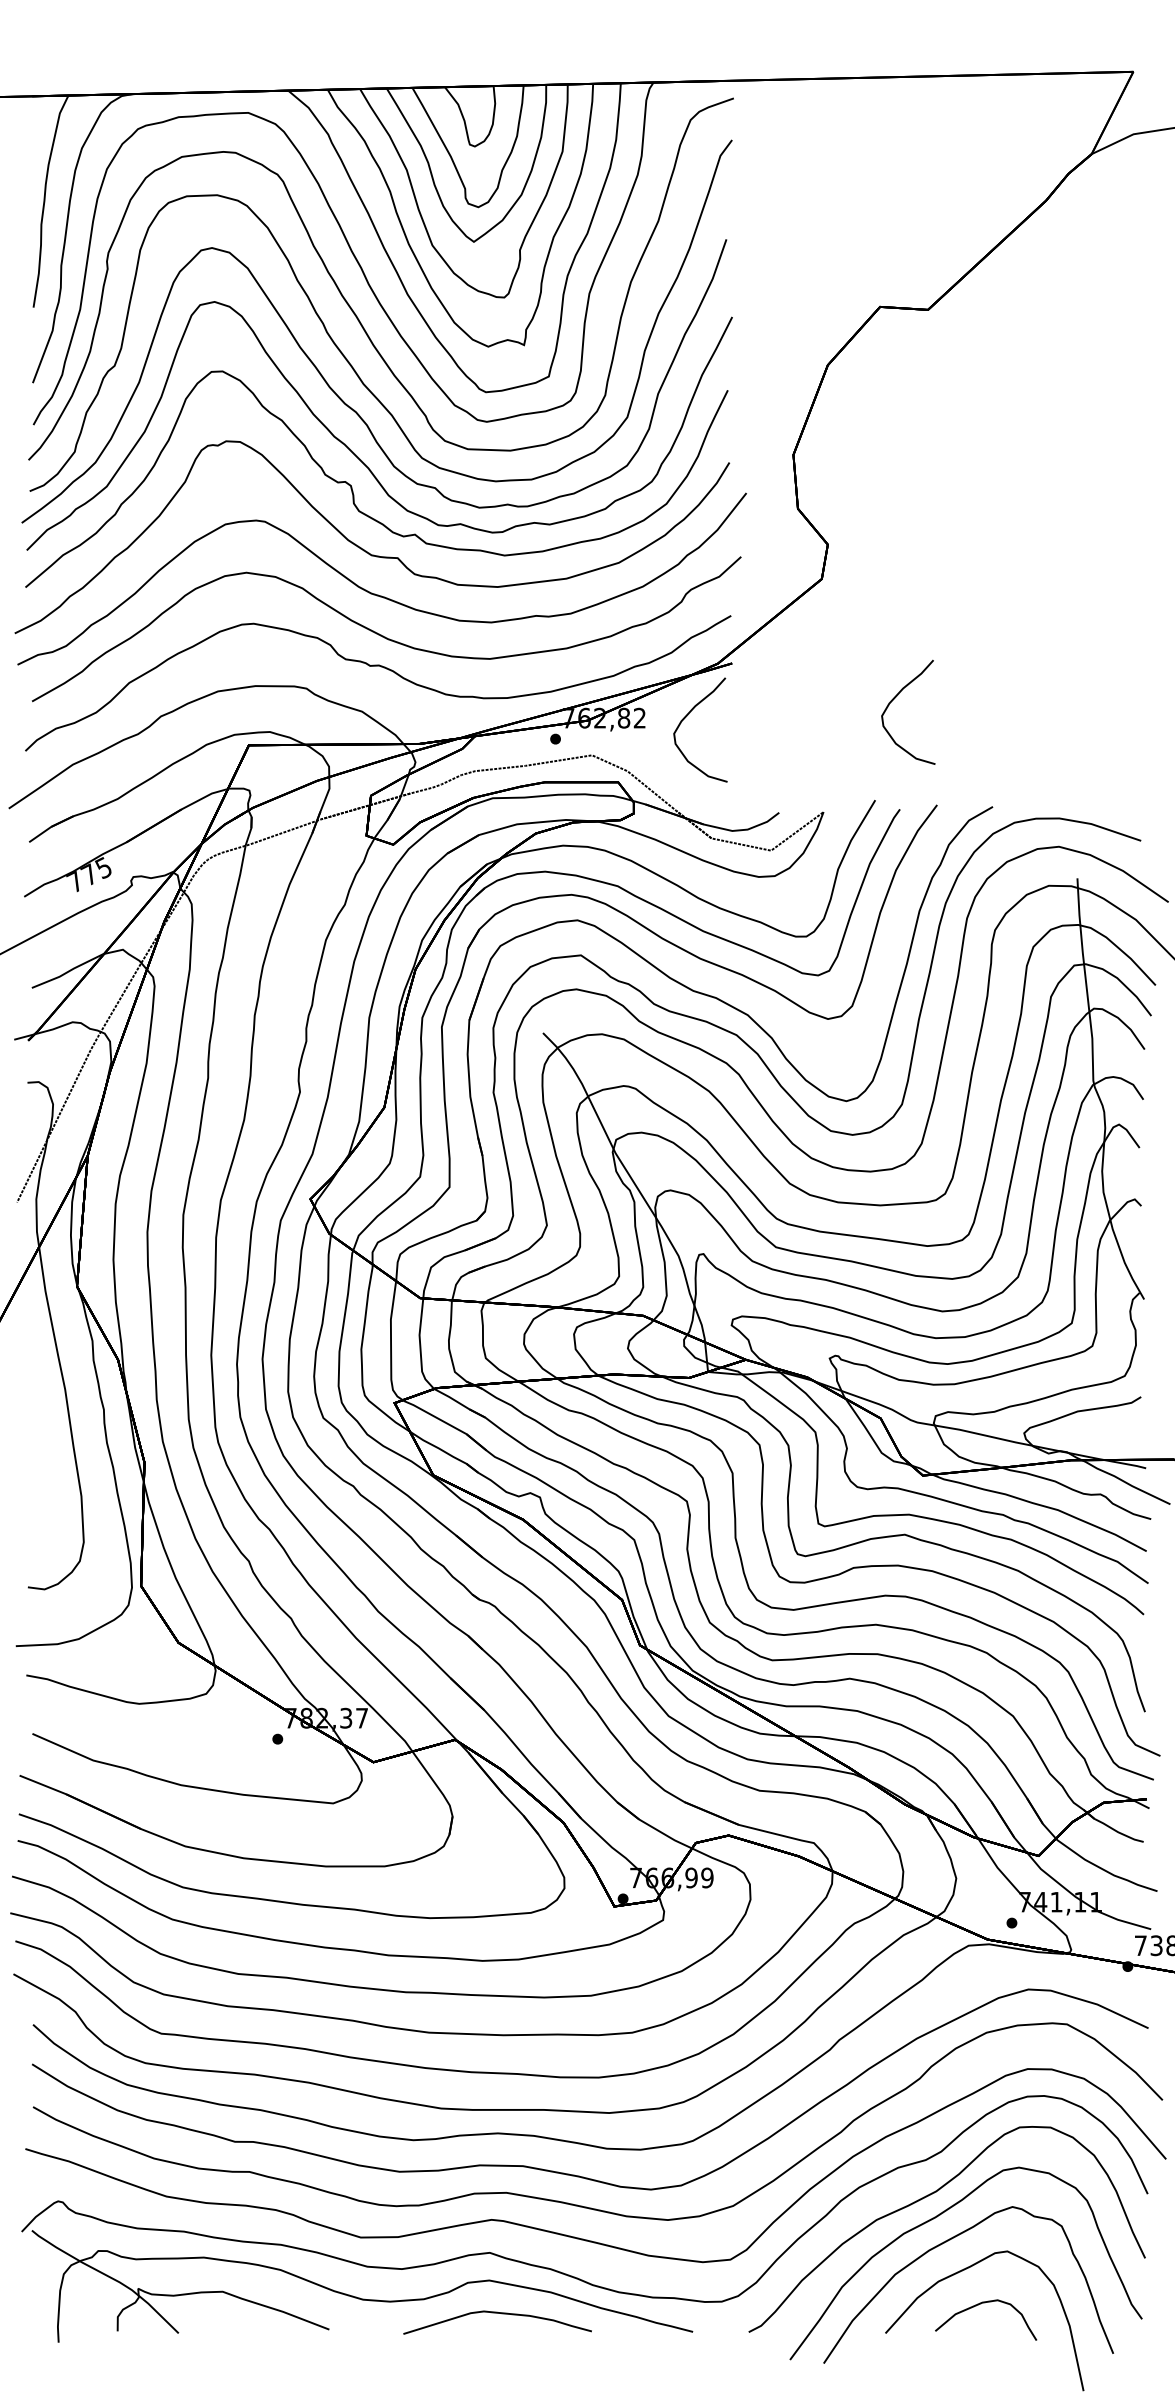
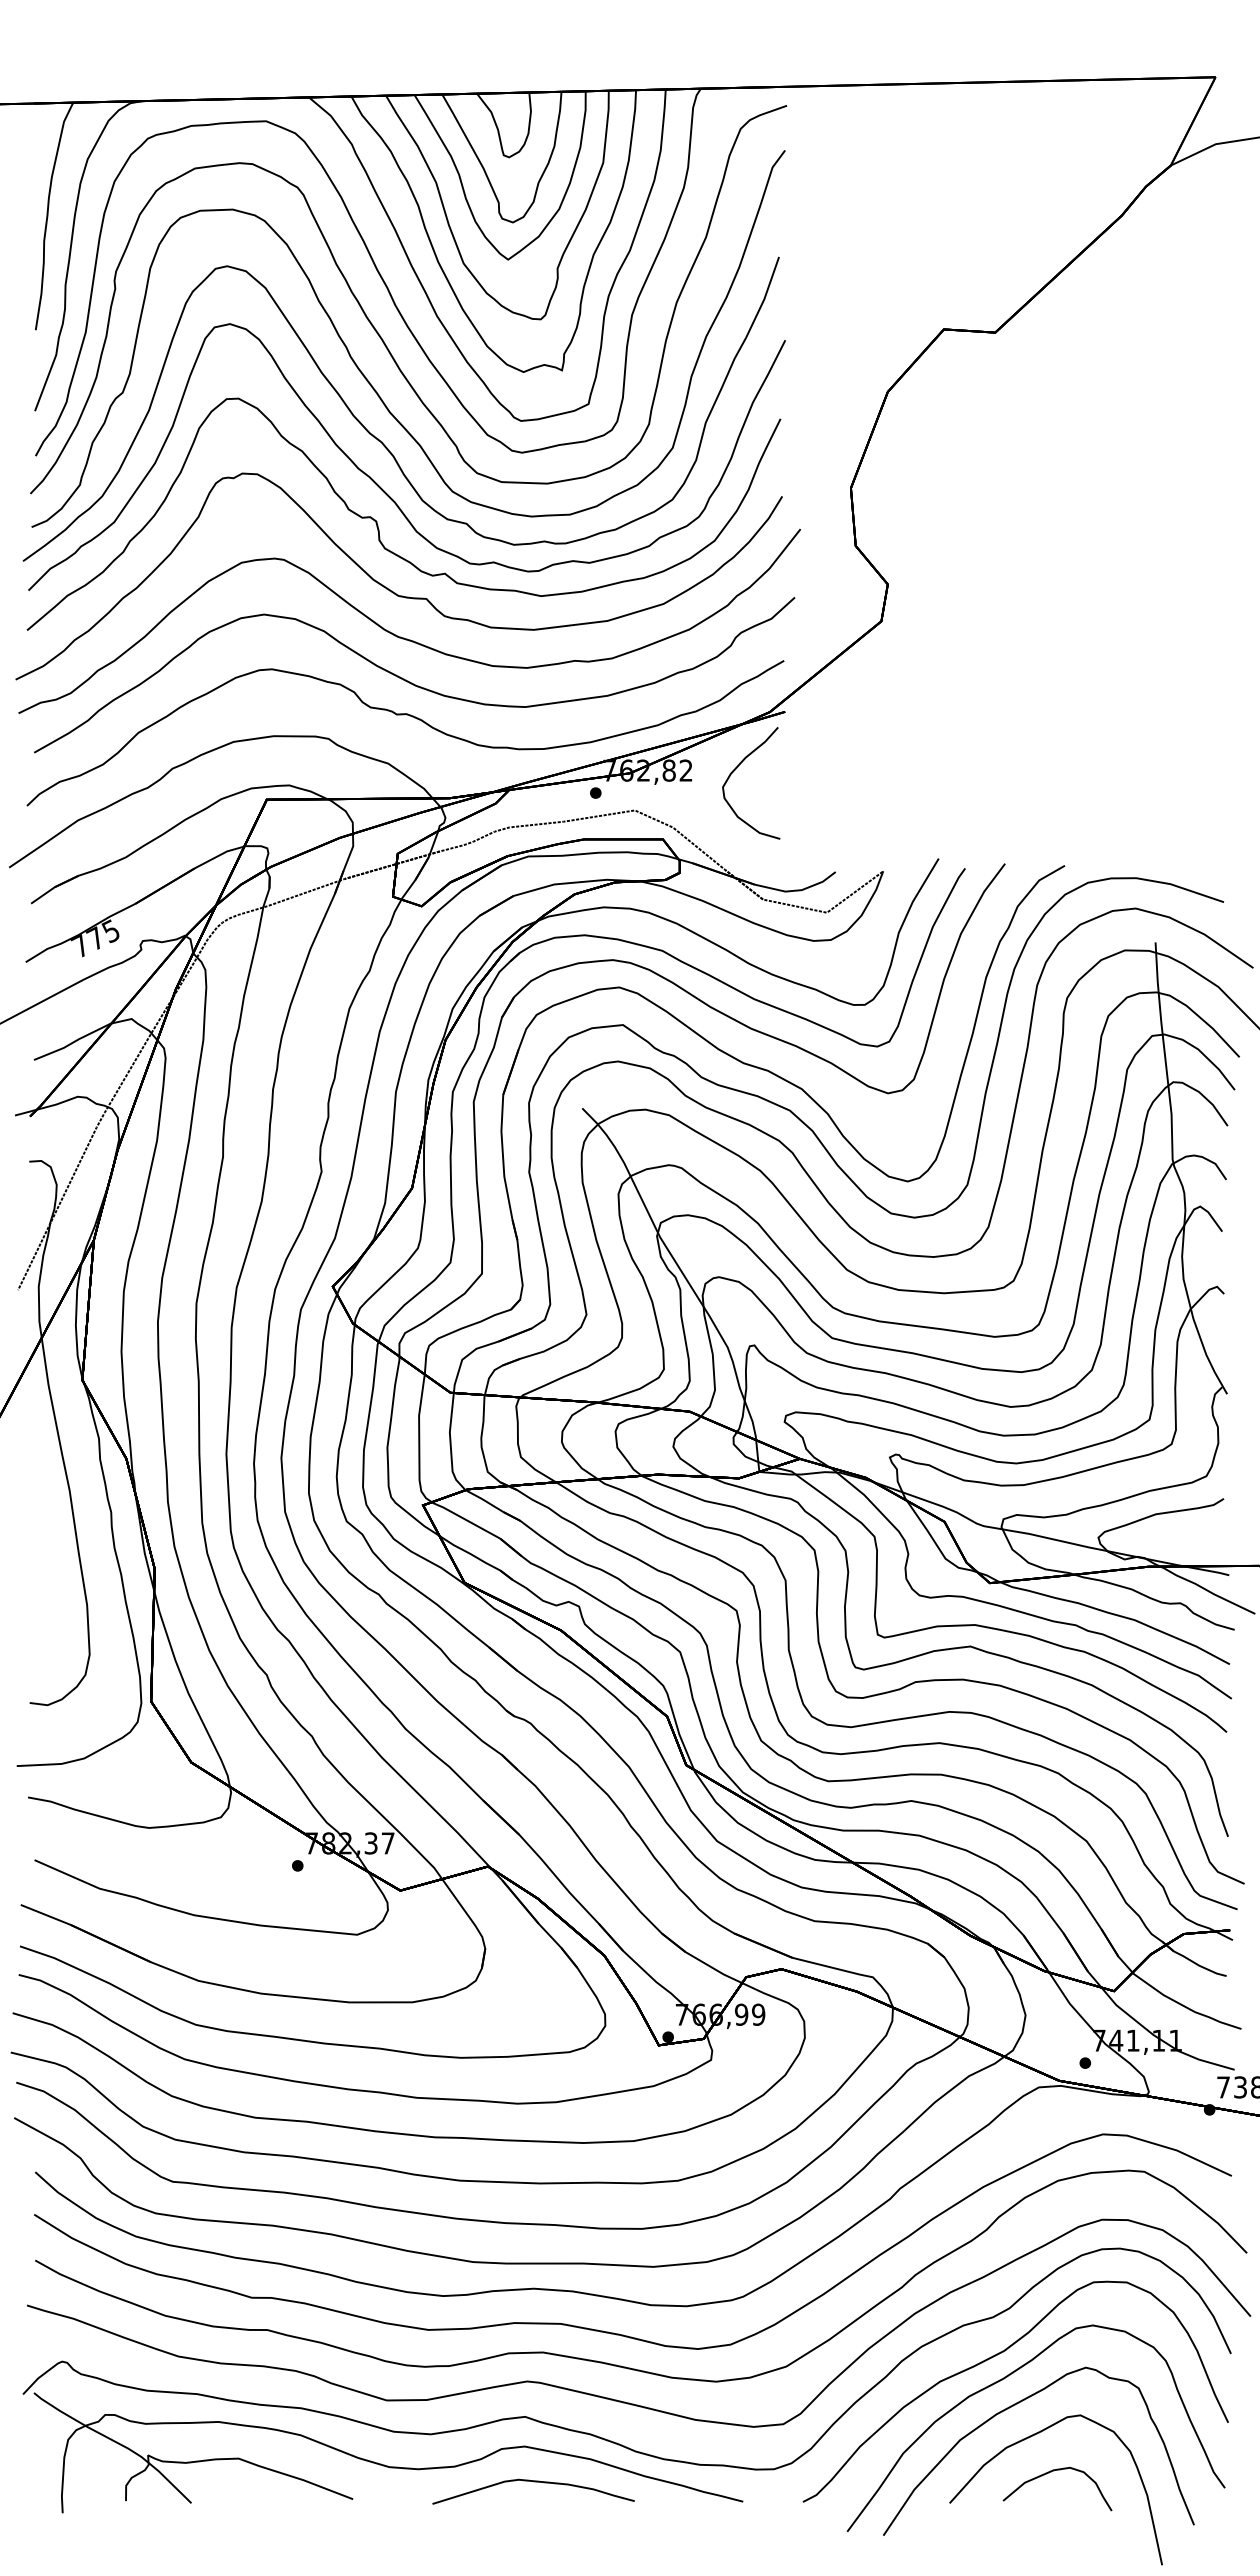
curve: (895, 698) -> (960, 749), removed

